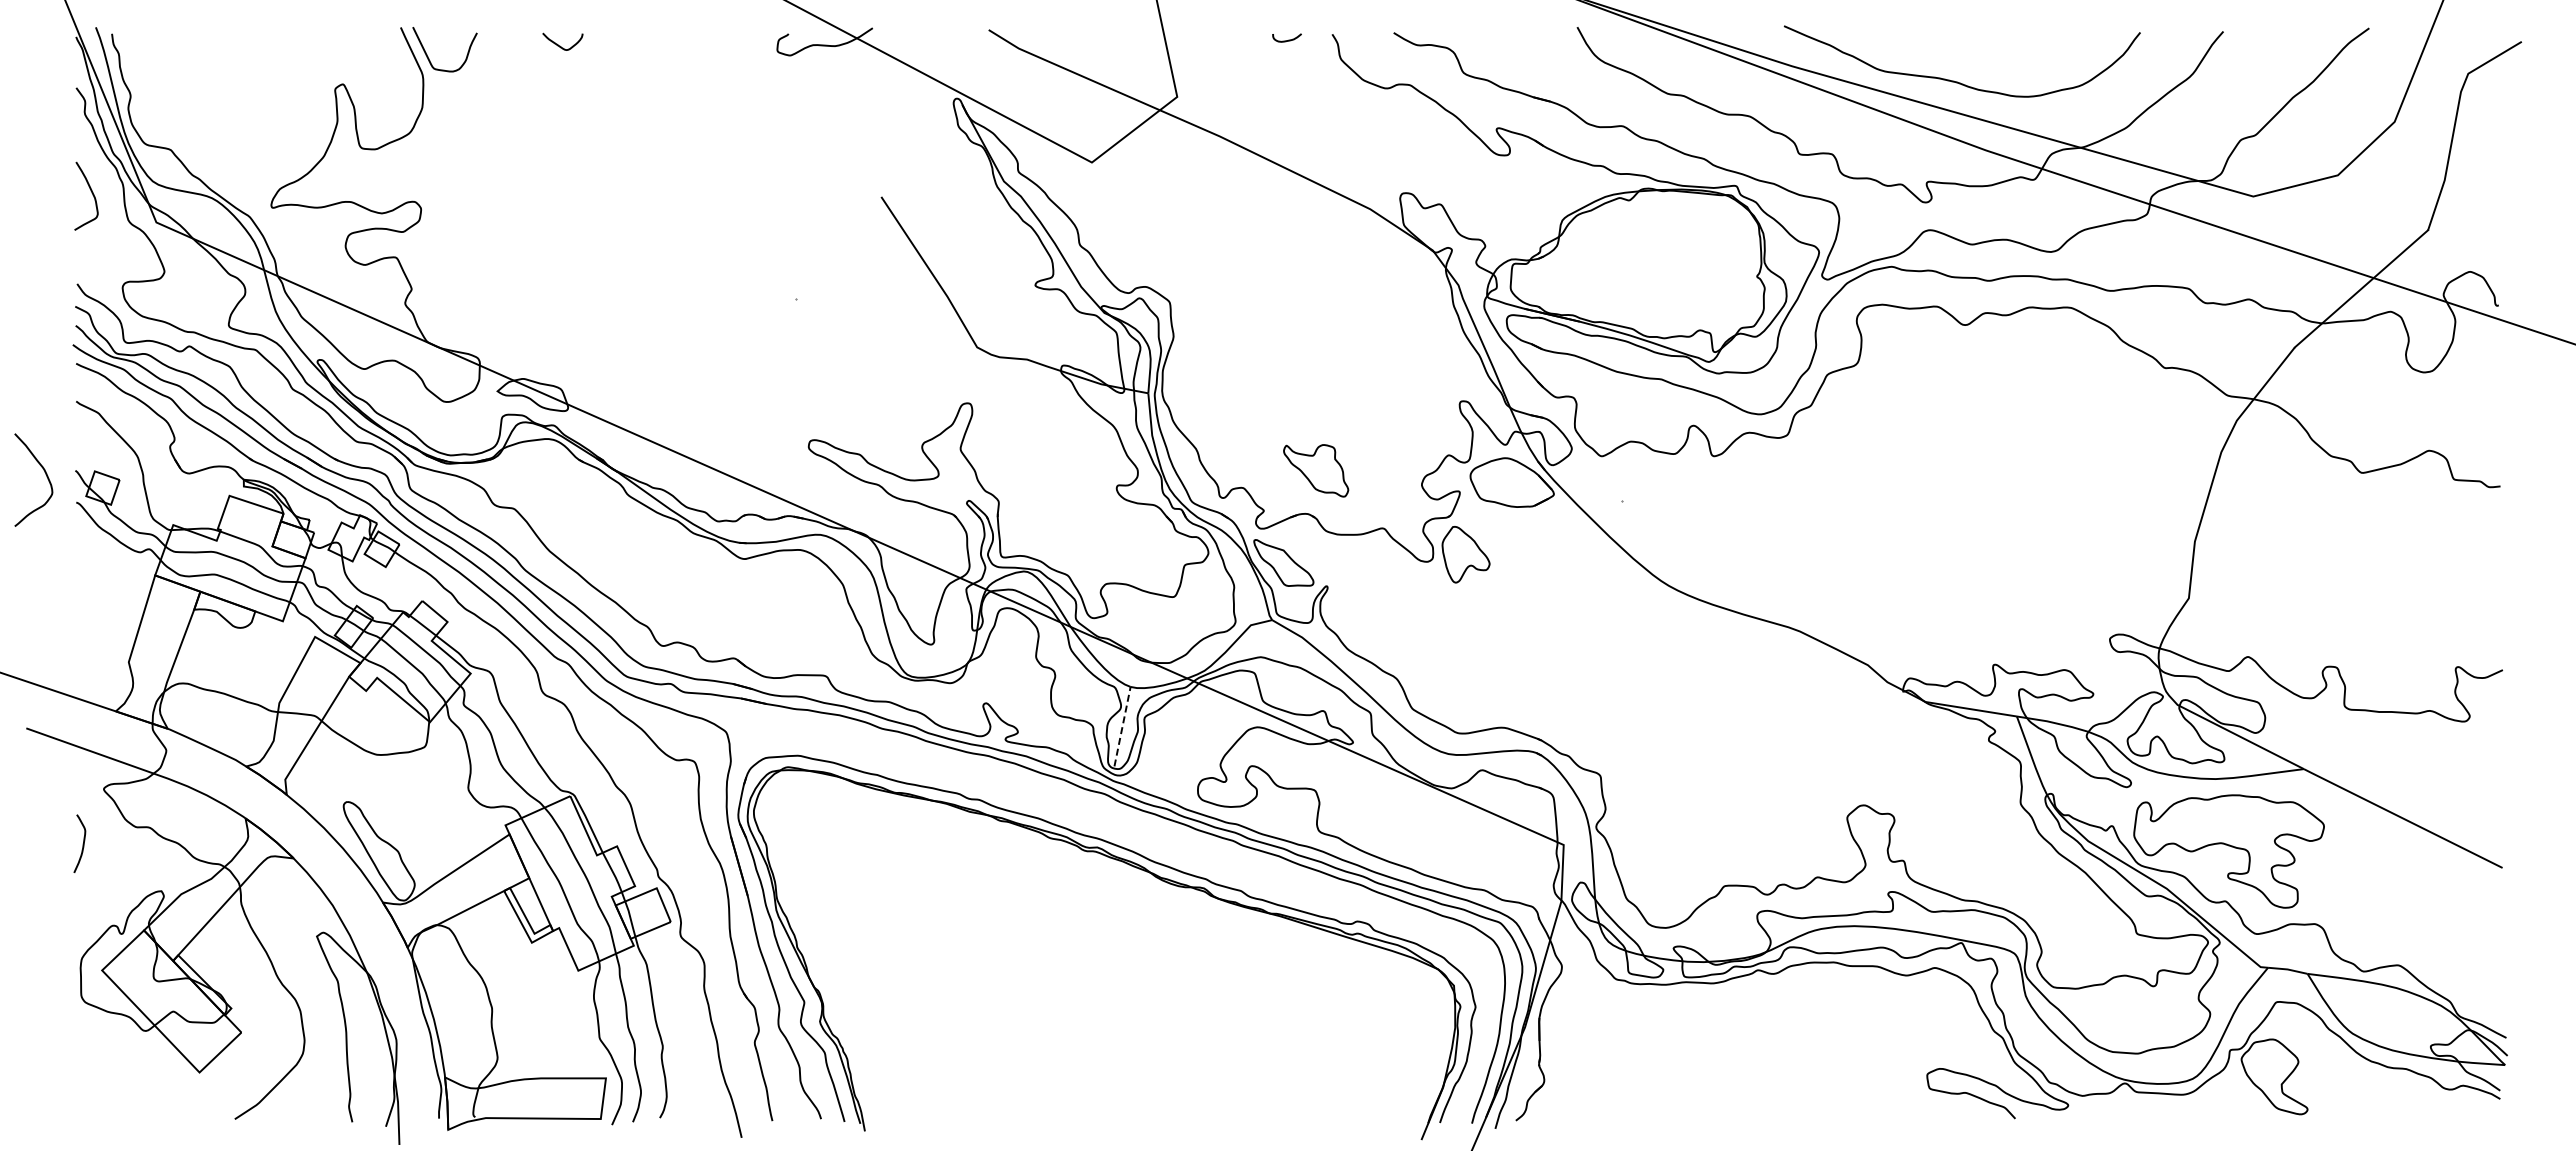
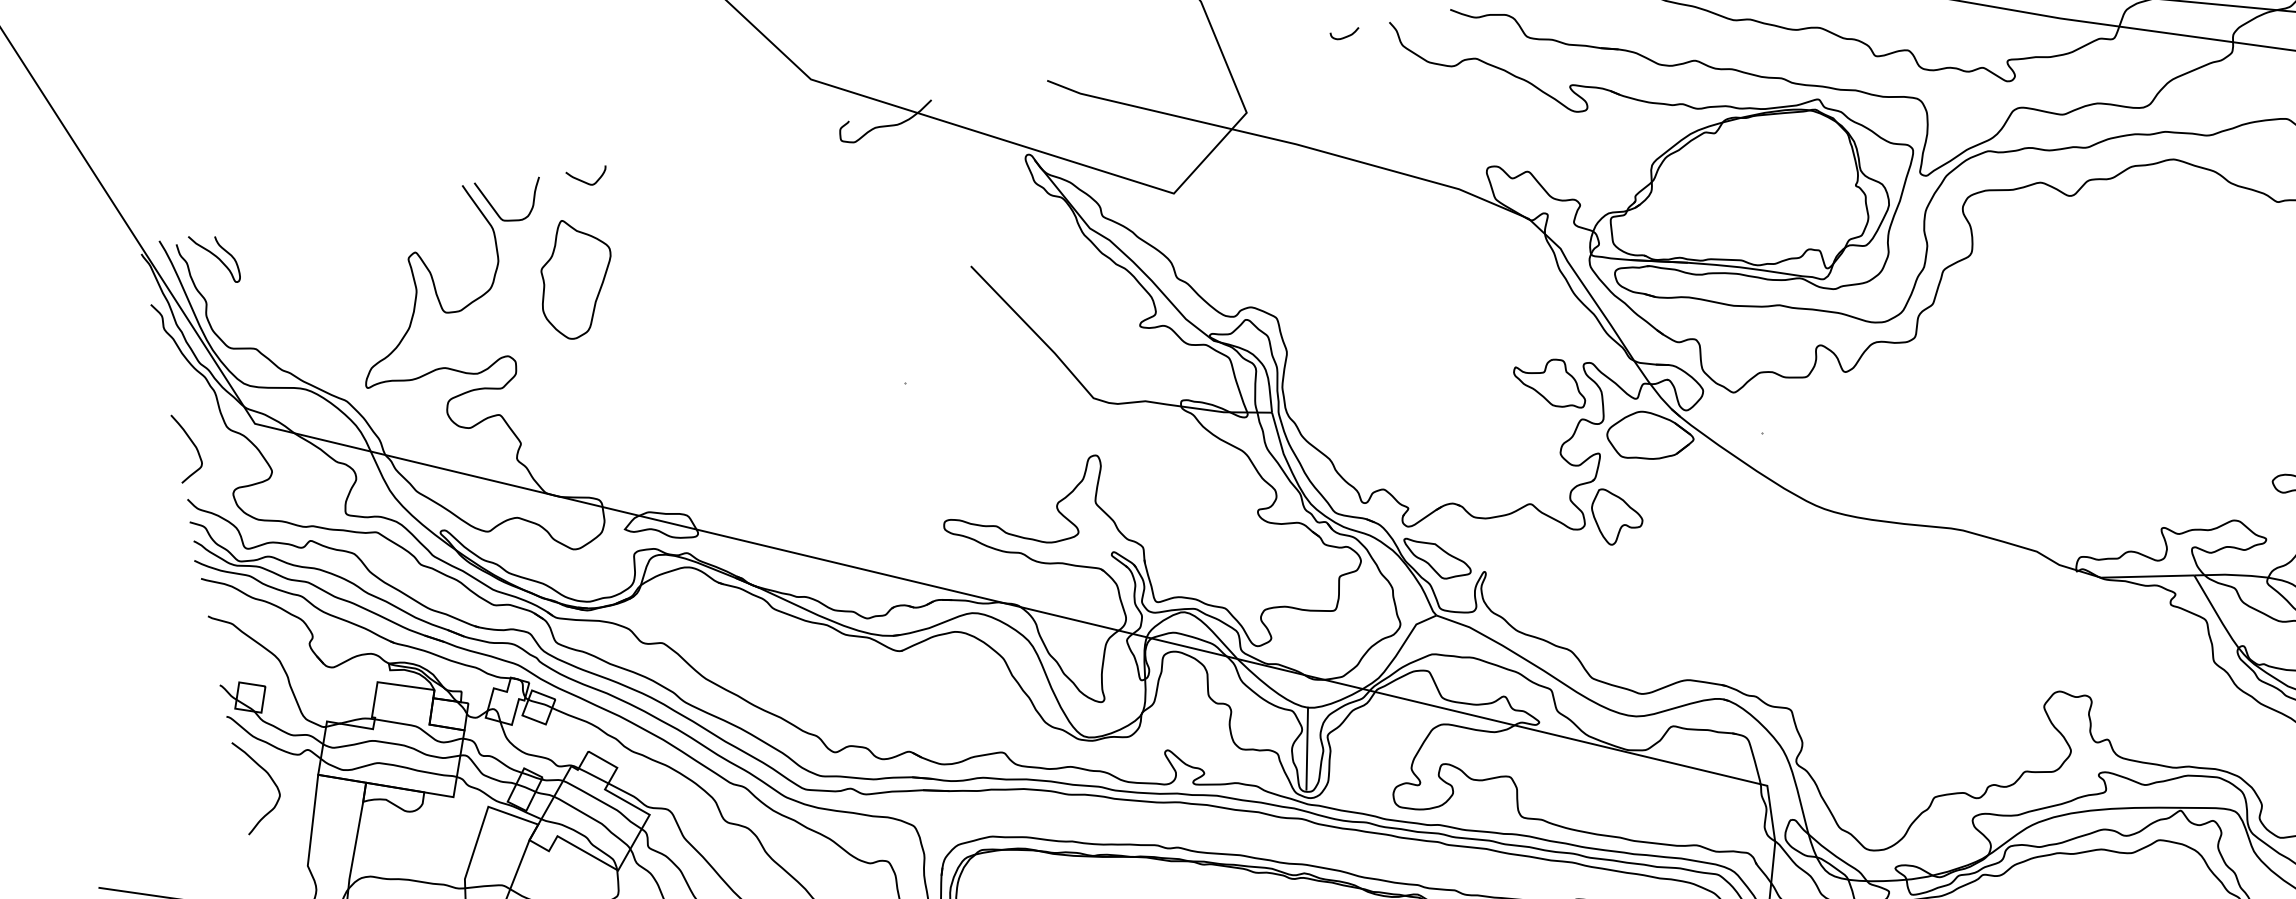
curve: (560, 45) -> (585, 181), moved
curve: (148, 54) -> (216, 258), added
part: (494, 137) -> (575, 277), added
curve: (91, 193) -> (191, 443), moved
part: (1316, 470) -> (1549, 386), moved
curve: (45, 474) -> (269, 777), moved
line: (1122, 726) -> (1307, 748), dashed -> solid

